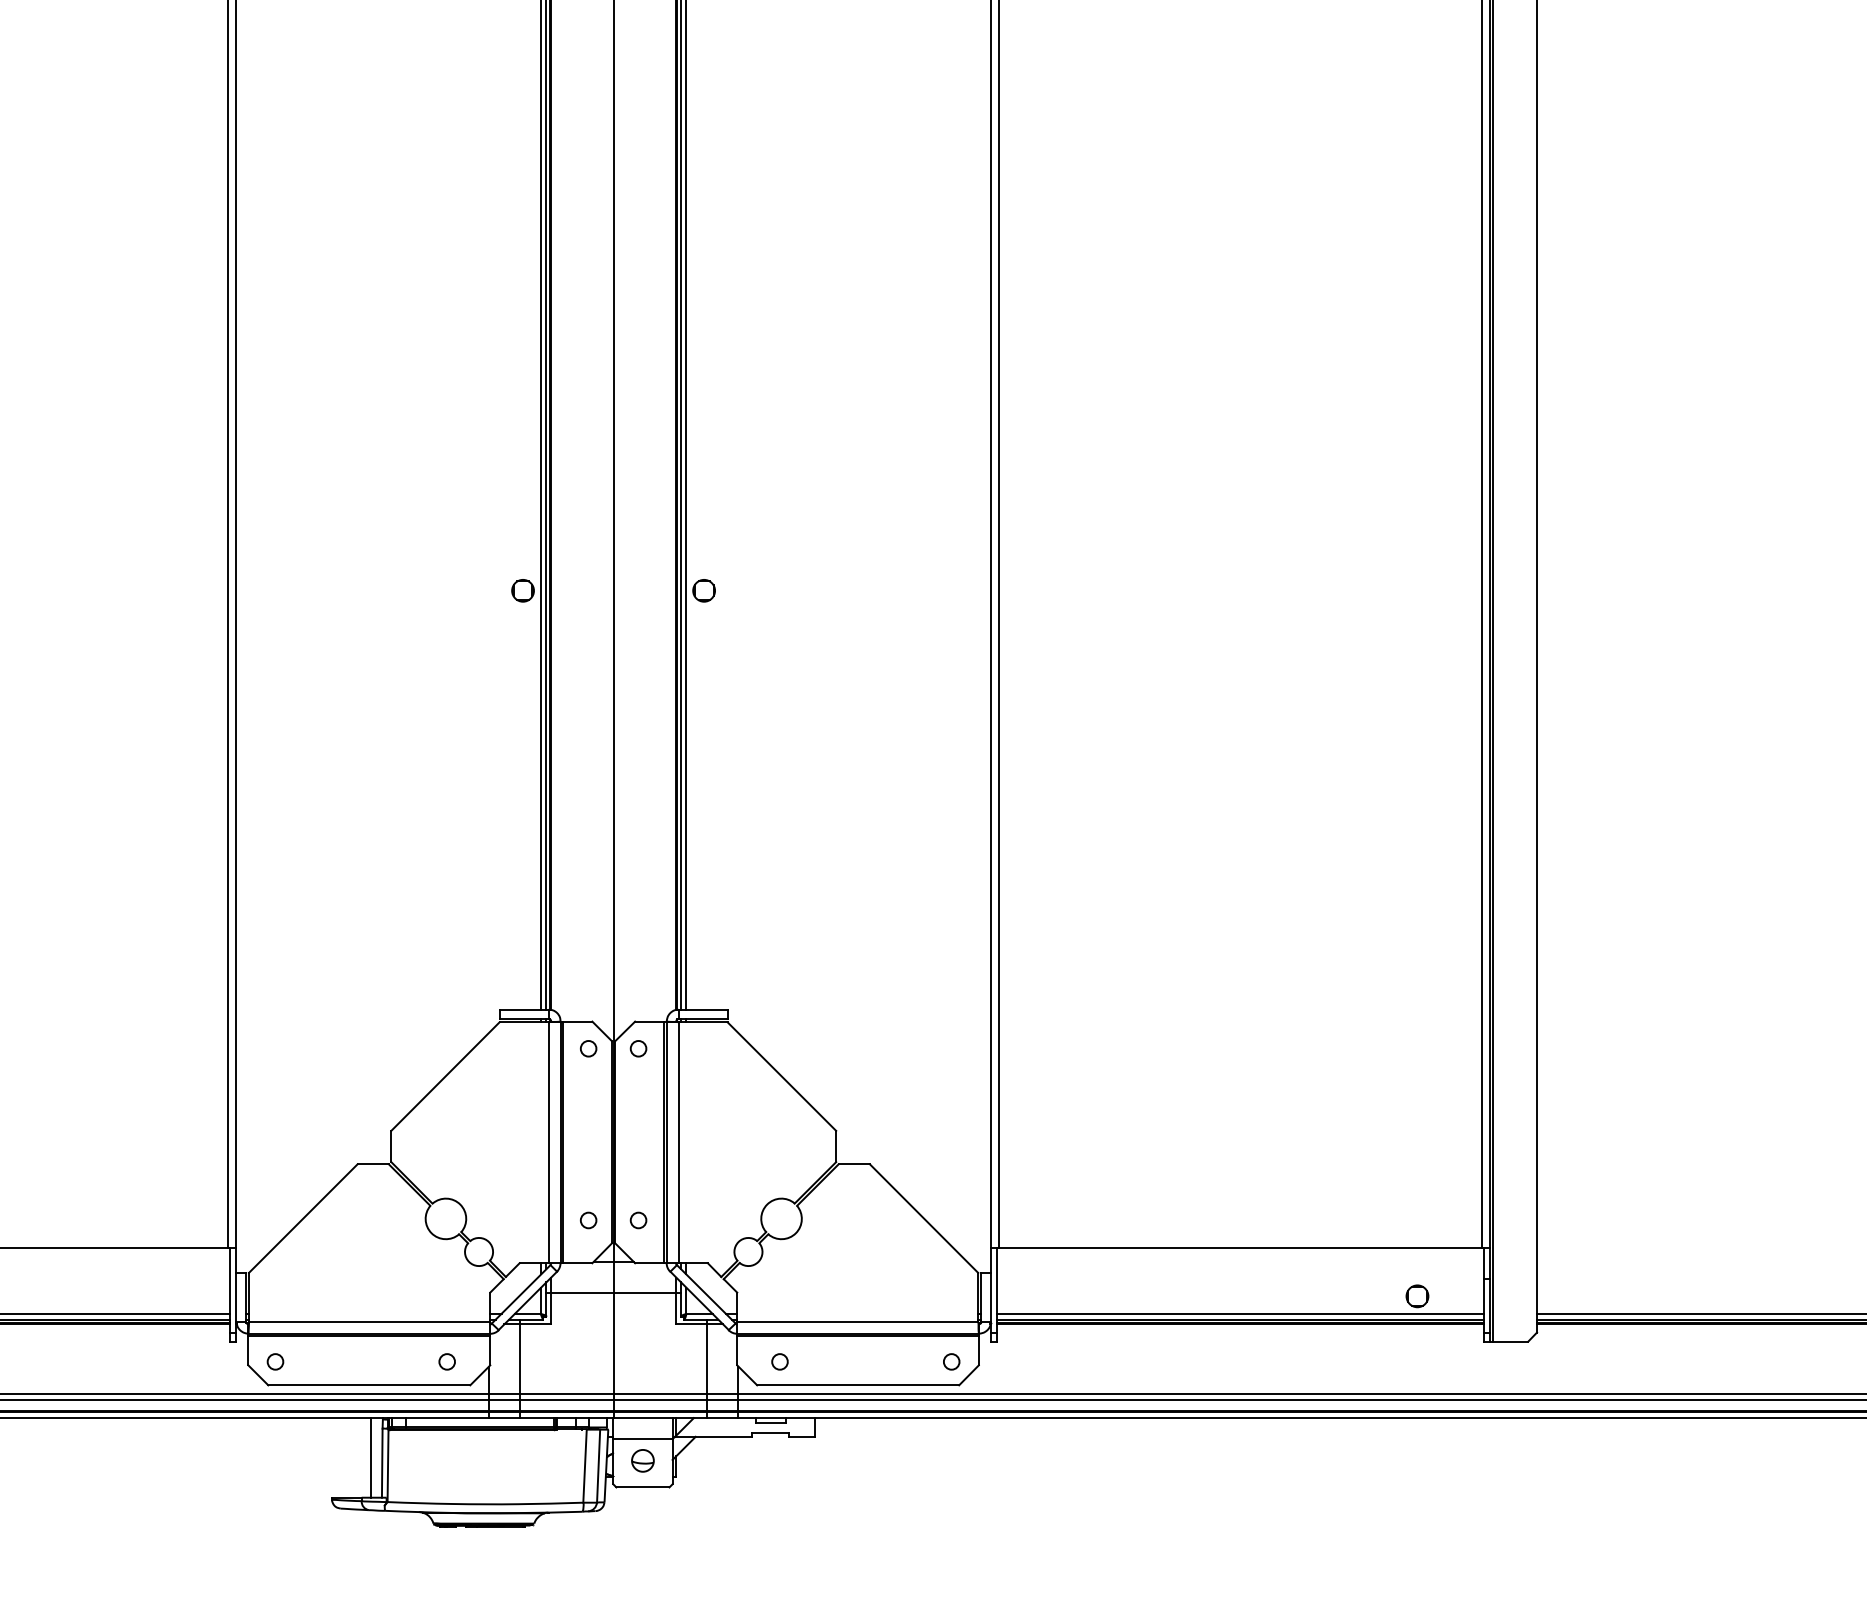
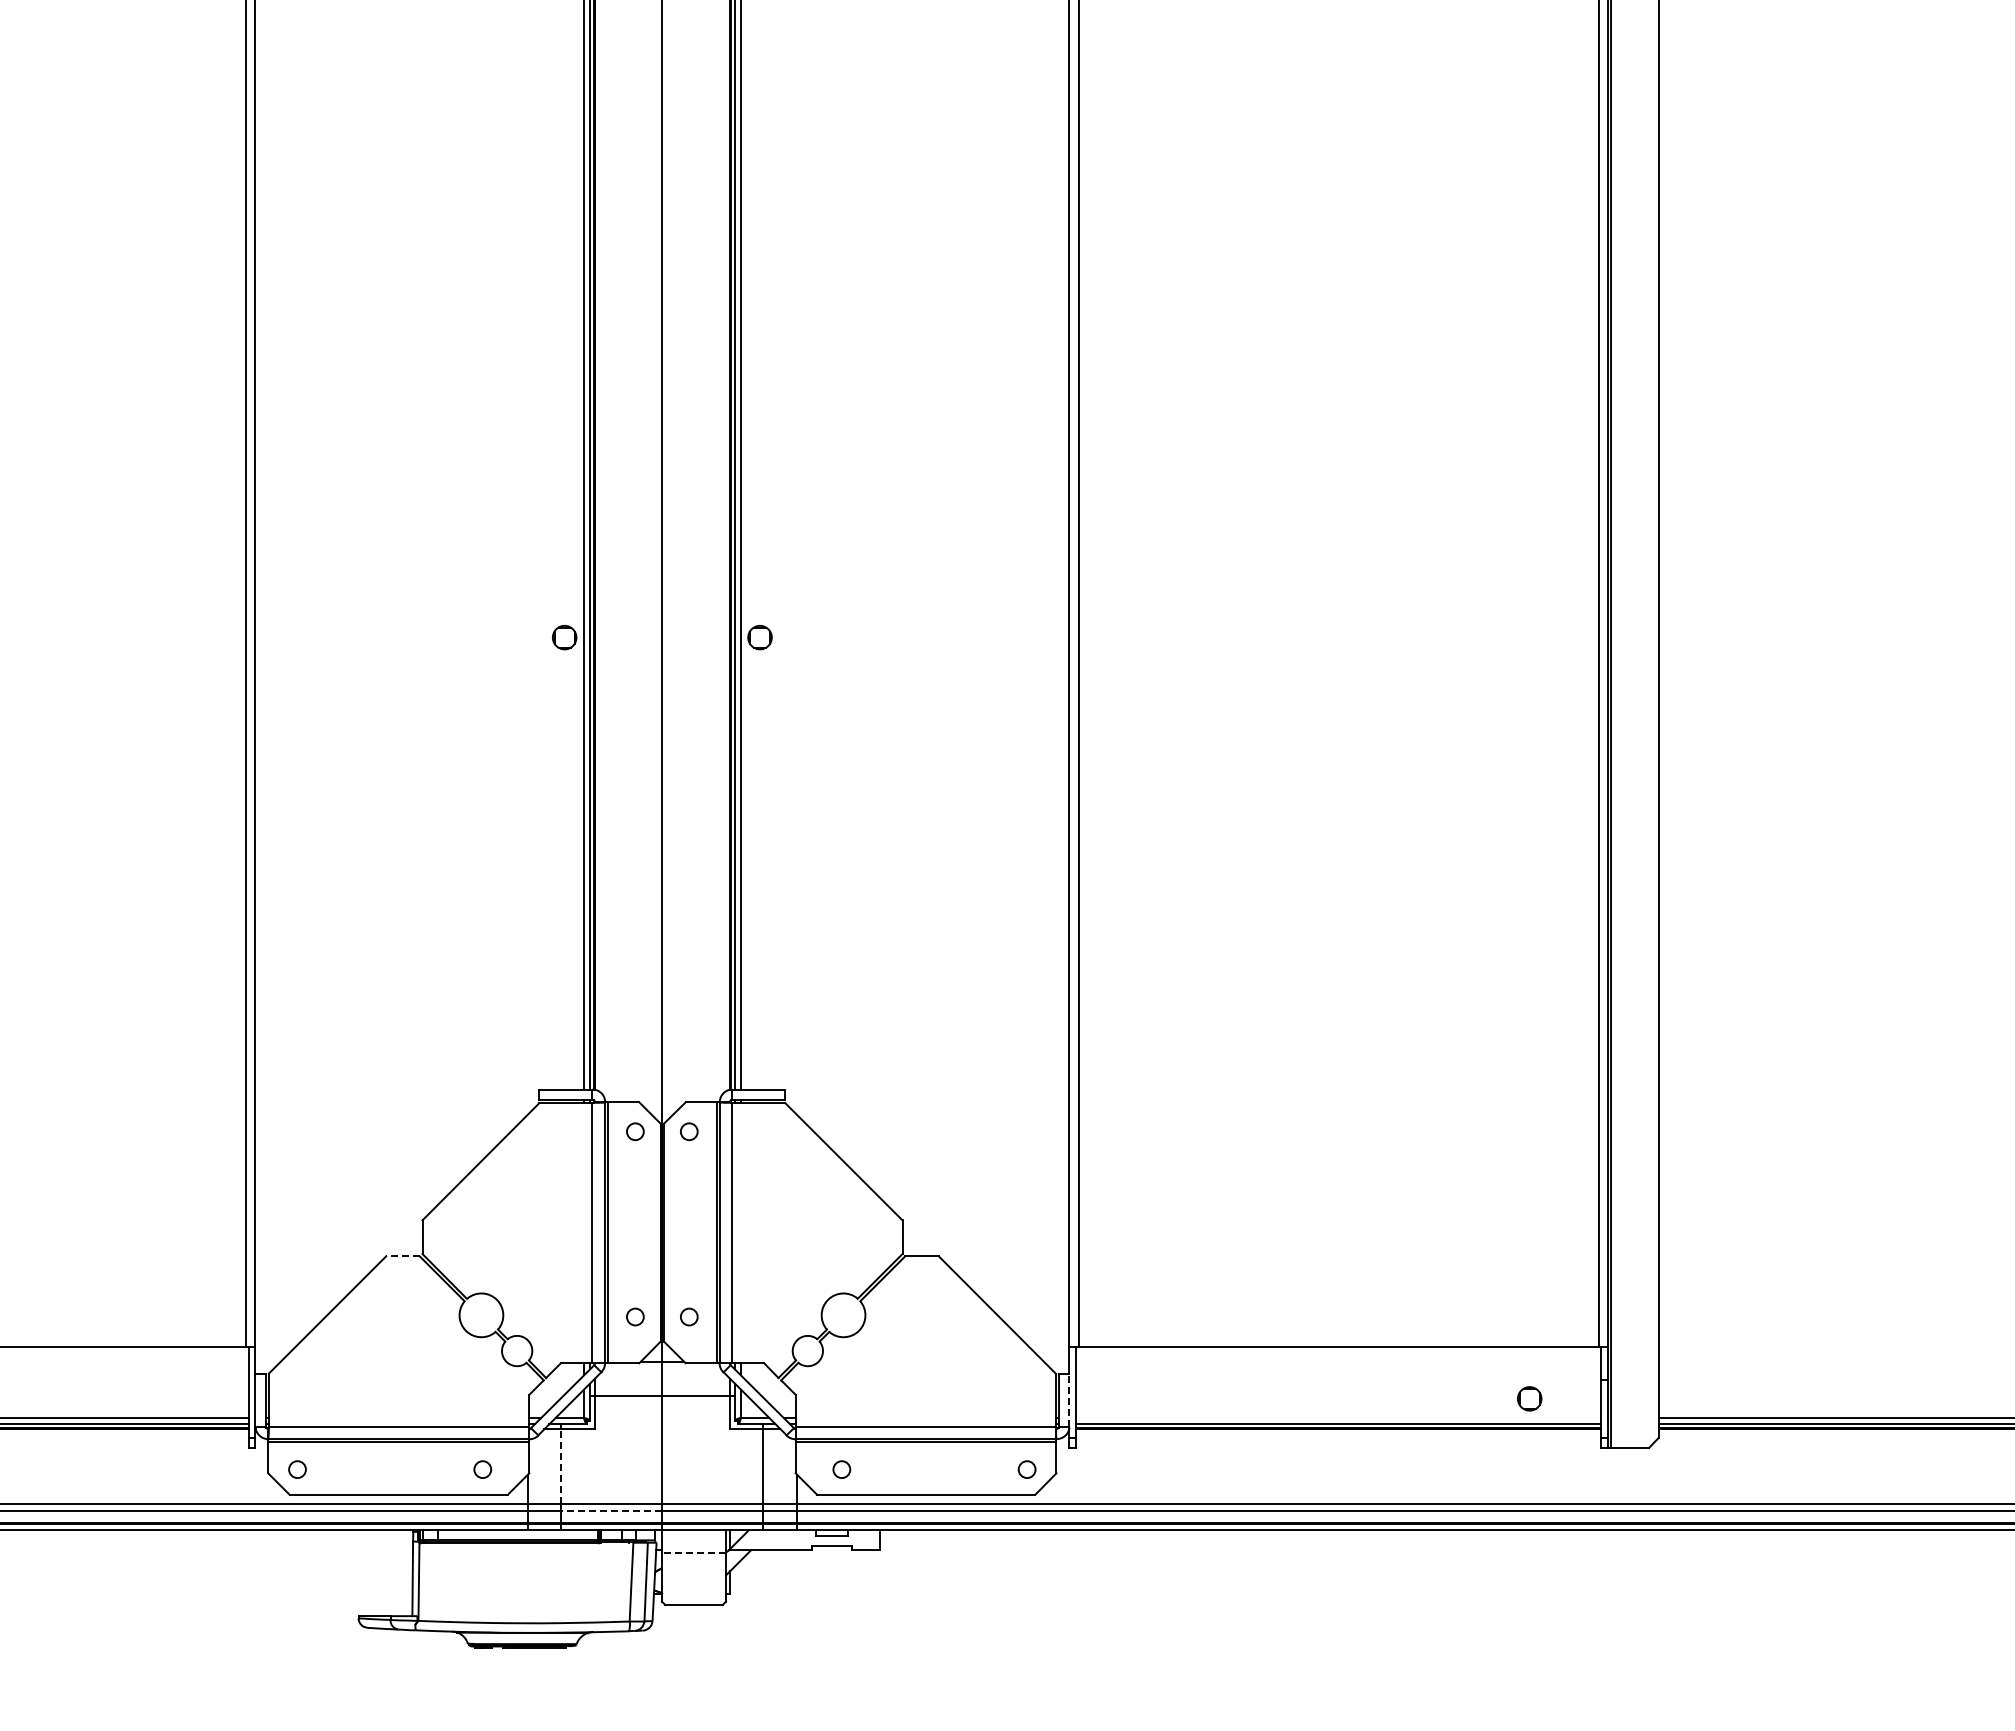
line: (372, 1164) -> (402, 1256), solid -> dashed
line: (990, 1296) -> (1069, 1399), solid -> dashed
line: (1240, 1314) -> (1338, 1418), removed
line: (520, 1359) -> (561, 1466), solid -> dashed
line: (566, 1399) -> (611, 1510), solid -> dashed
line: (643, 1438) -> (694, 1552), solid -> dashed
line: (370, 1458) -> (400, 1573), removed
part: (642, 1460) -> (693, 1576), removed

